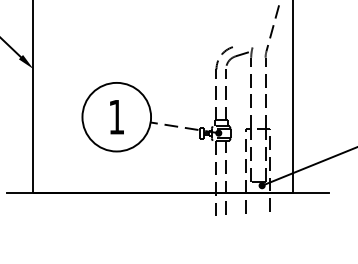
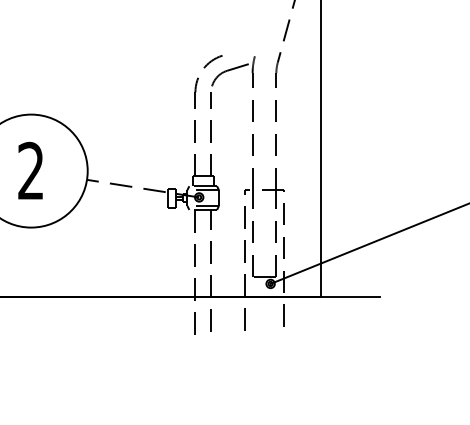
text: (116, 116) -> (30, 169), 1 -> 2

